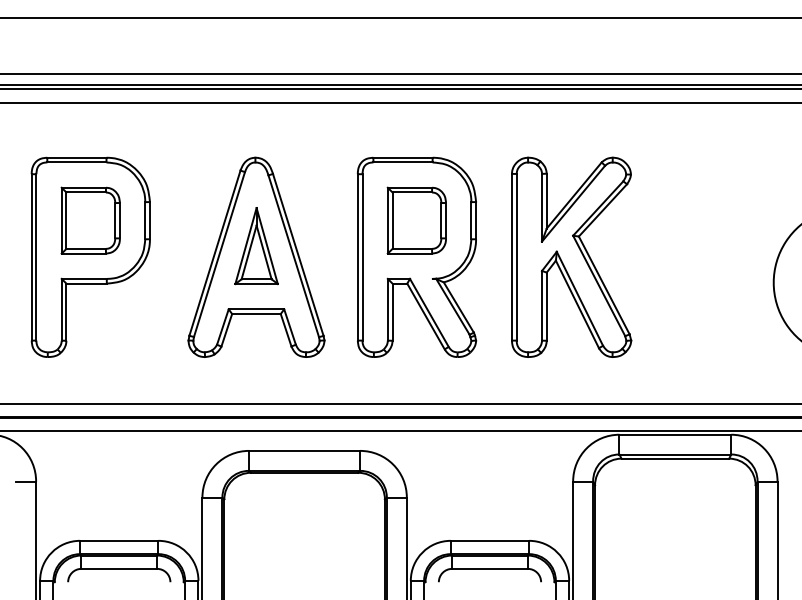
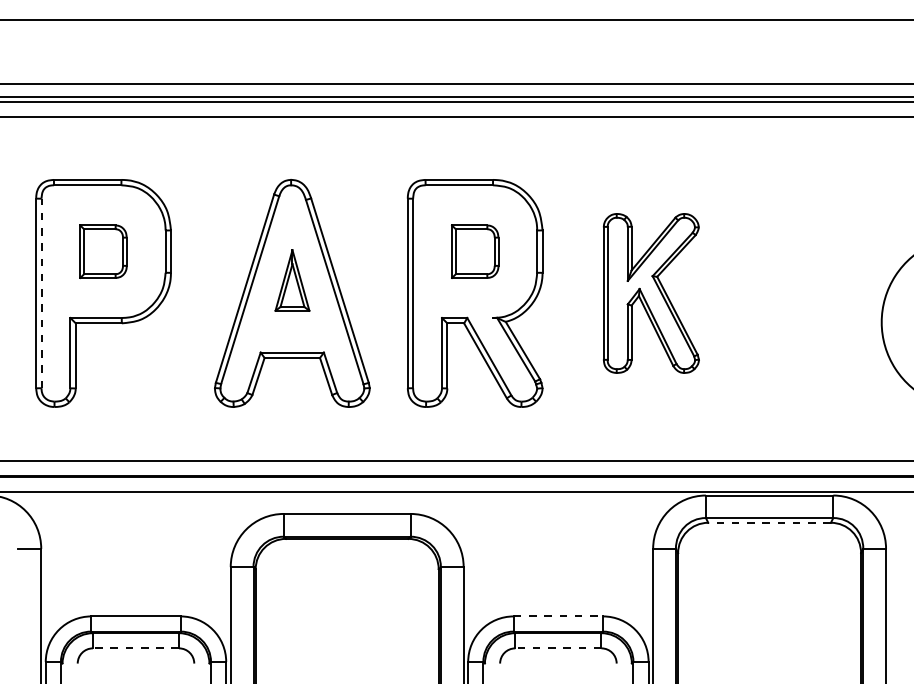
part: (90, 220) -> (103, 251), size x0.7
part: (417, 220) -> (475, 251), size x0.7
part: (256, 246) -> (292, 280), size x0.7
line: (36, 257) -> (41, 293), solid -> dashed
part: (571, 257) -> (651, 293), size x0.7
line: (675, 458) -> (769, 522), solid -> dashed
line: (490, 540) -> (558, 616), solid -> dashed
line: (118, 568) -> (135, 648), solid -> dashed
line: (489, 568) -> (557, 648), solid -> dashed

